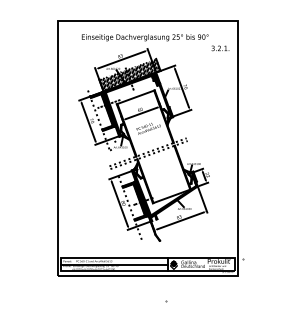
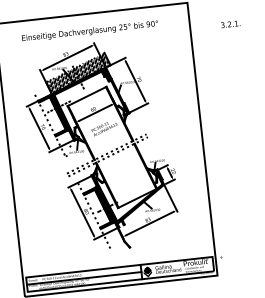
text: (220, 48) -> (230, 24), moved

